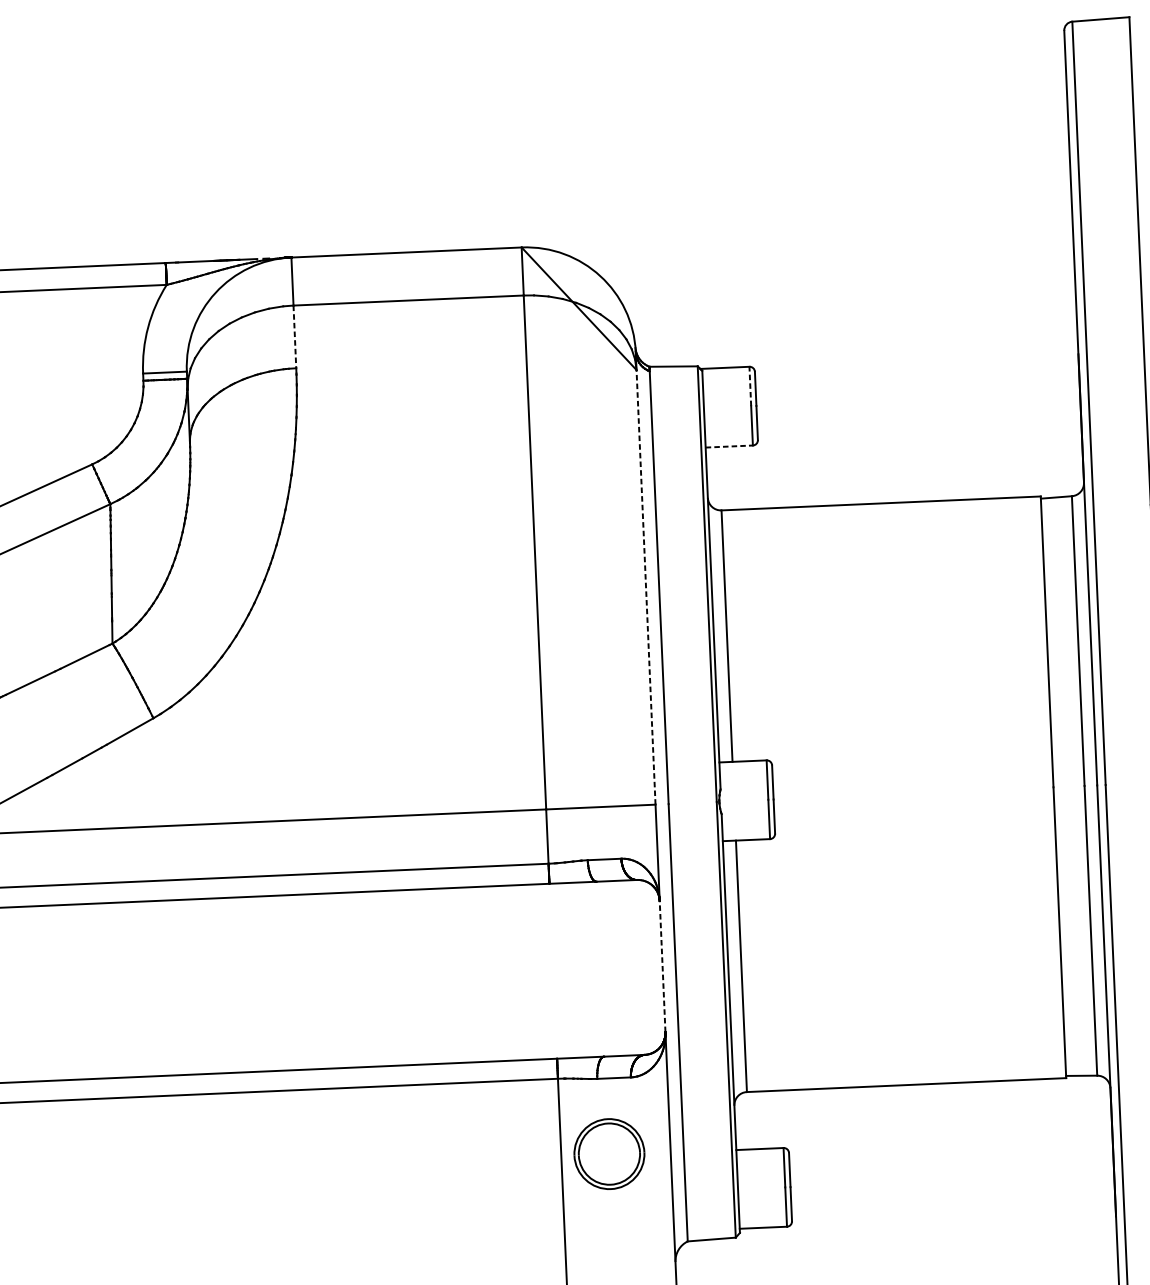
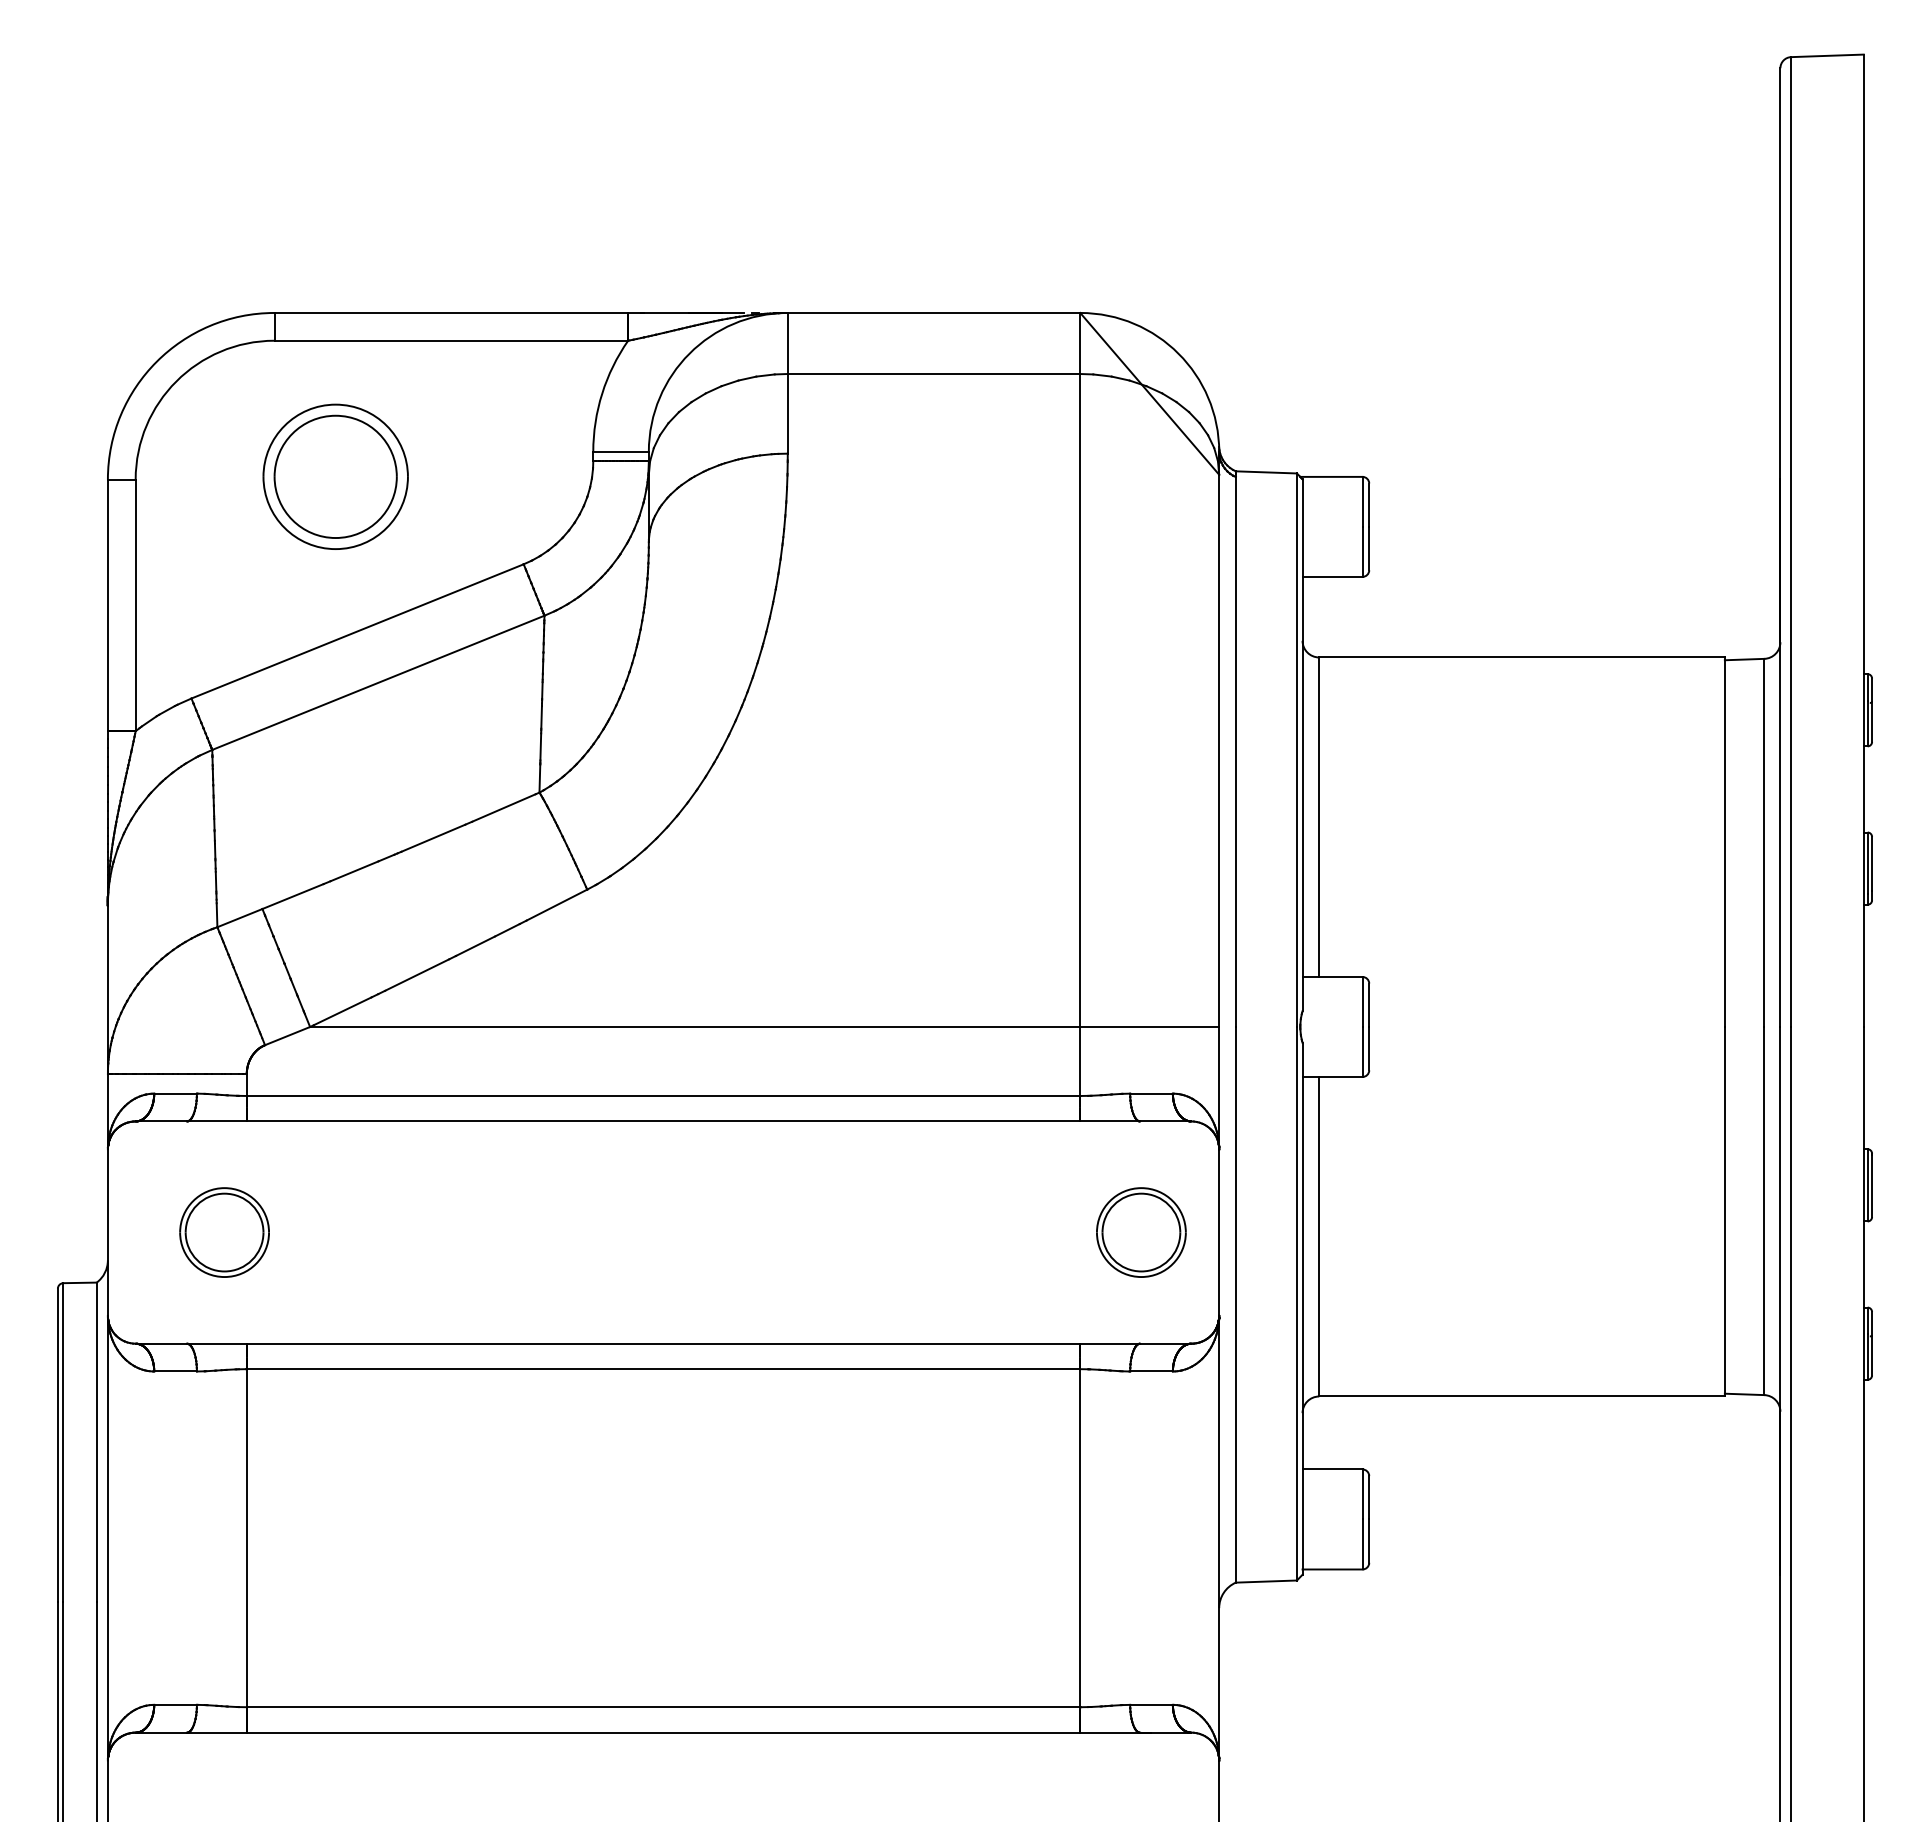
line: (294, 336) -> (787, 413), dashed -> solid
line: (750, 386) -> (1362, 501), dashed -> solid
line: (730, 446) -> (1333, 576), dashed -> solid
line: (646, 587) -> (1219, 750), dashed -> solid
line: (662, 966) -> (1219, 1232), dashed -> solid
part: (609, 1154) -> (1141, 1232), moved

